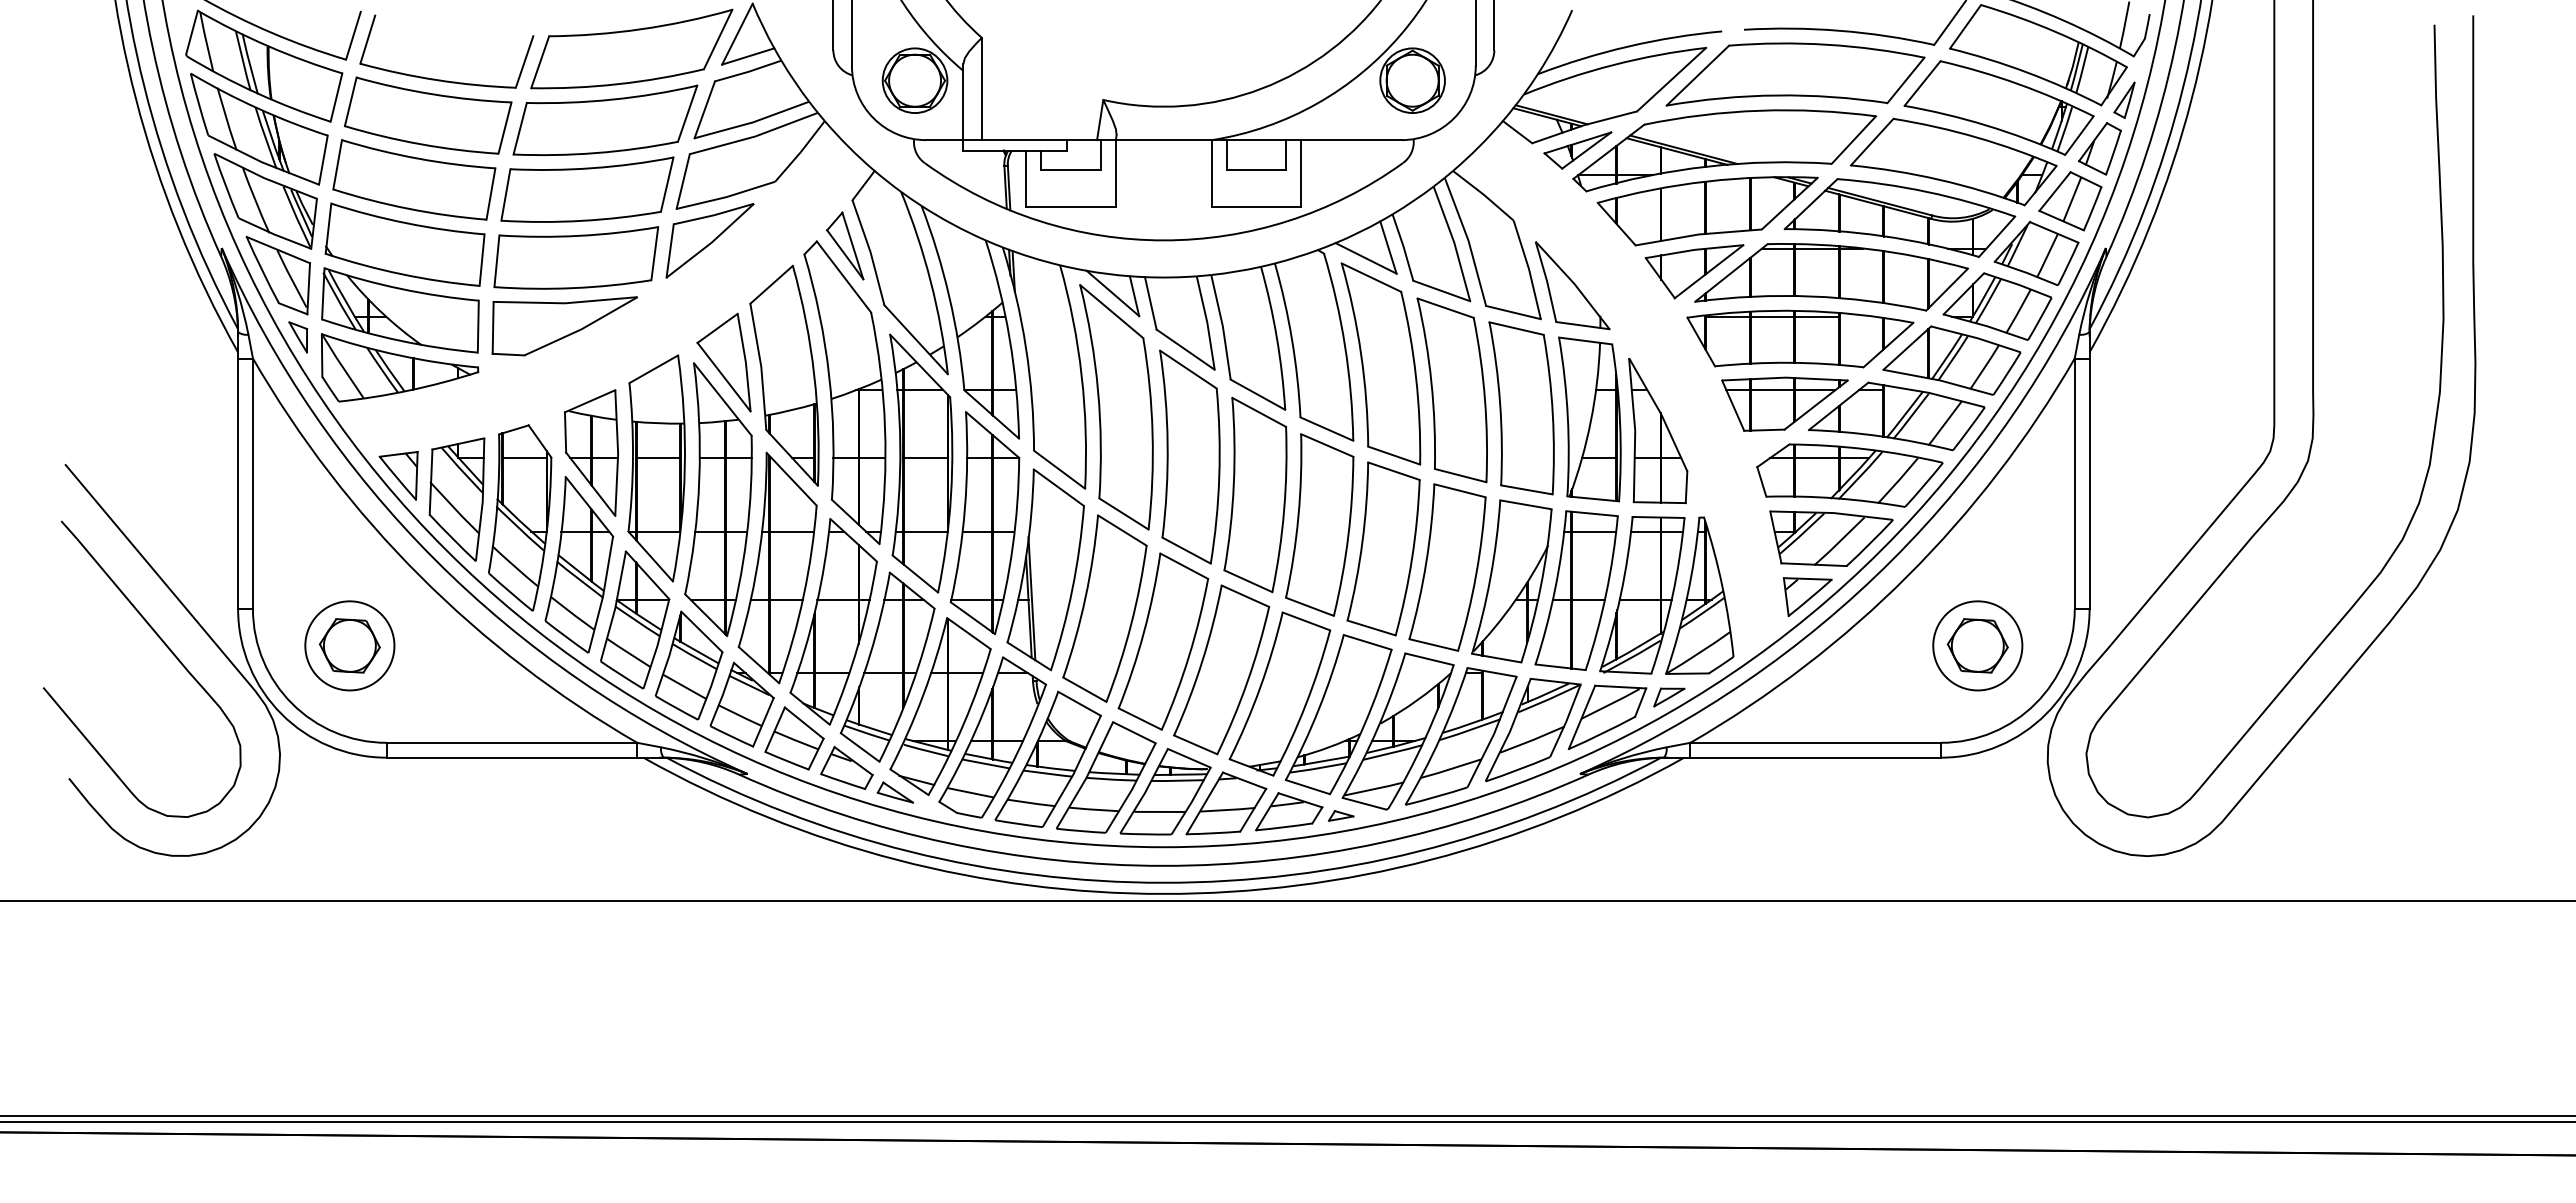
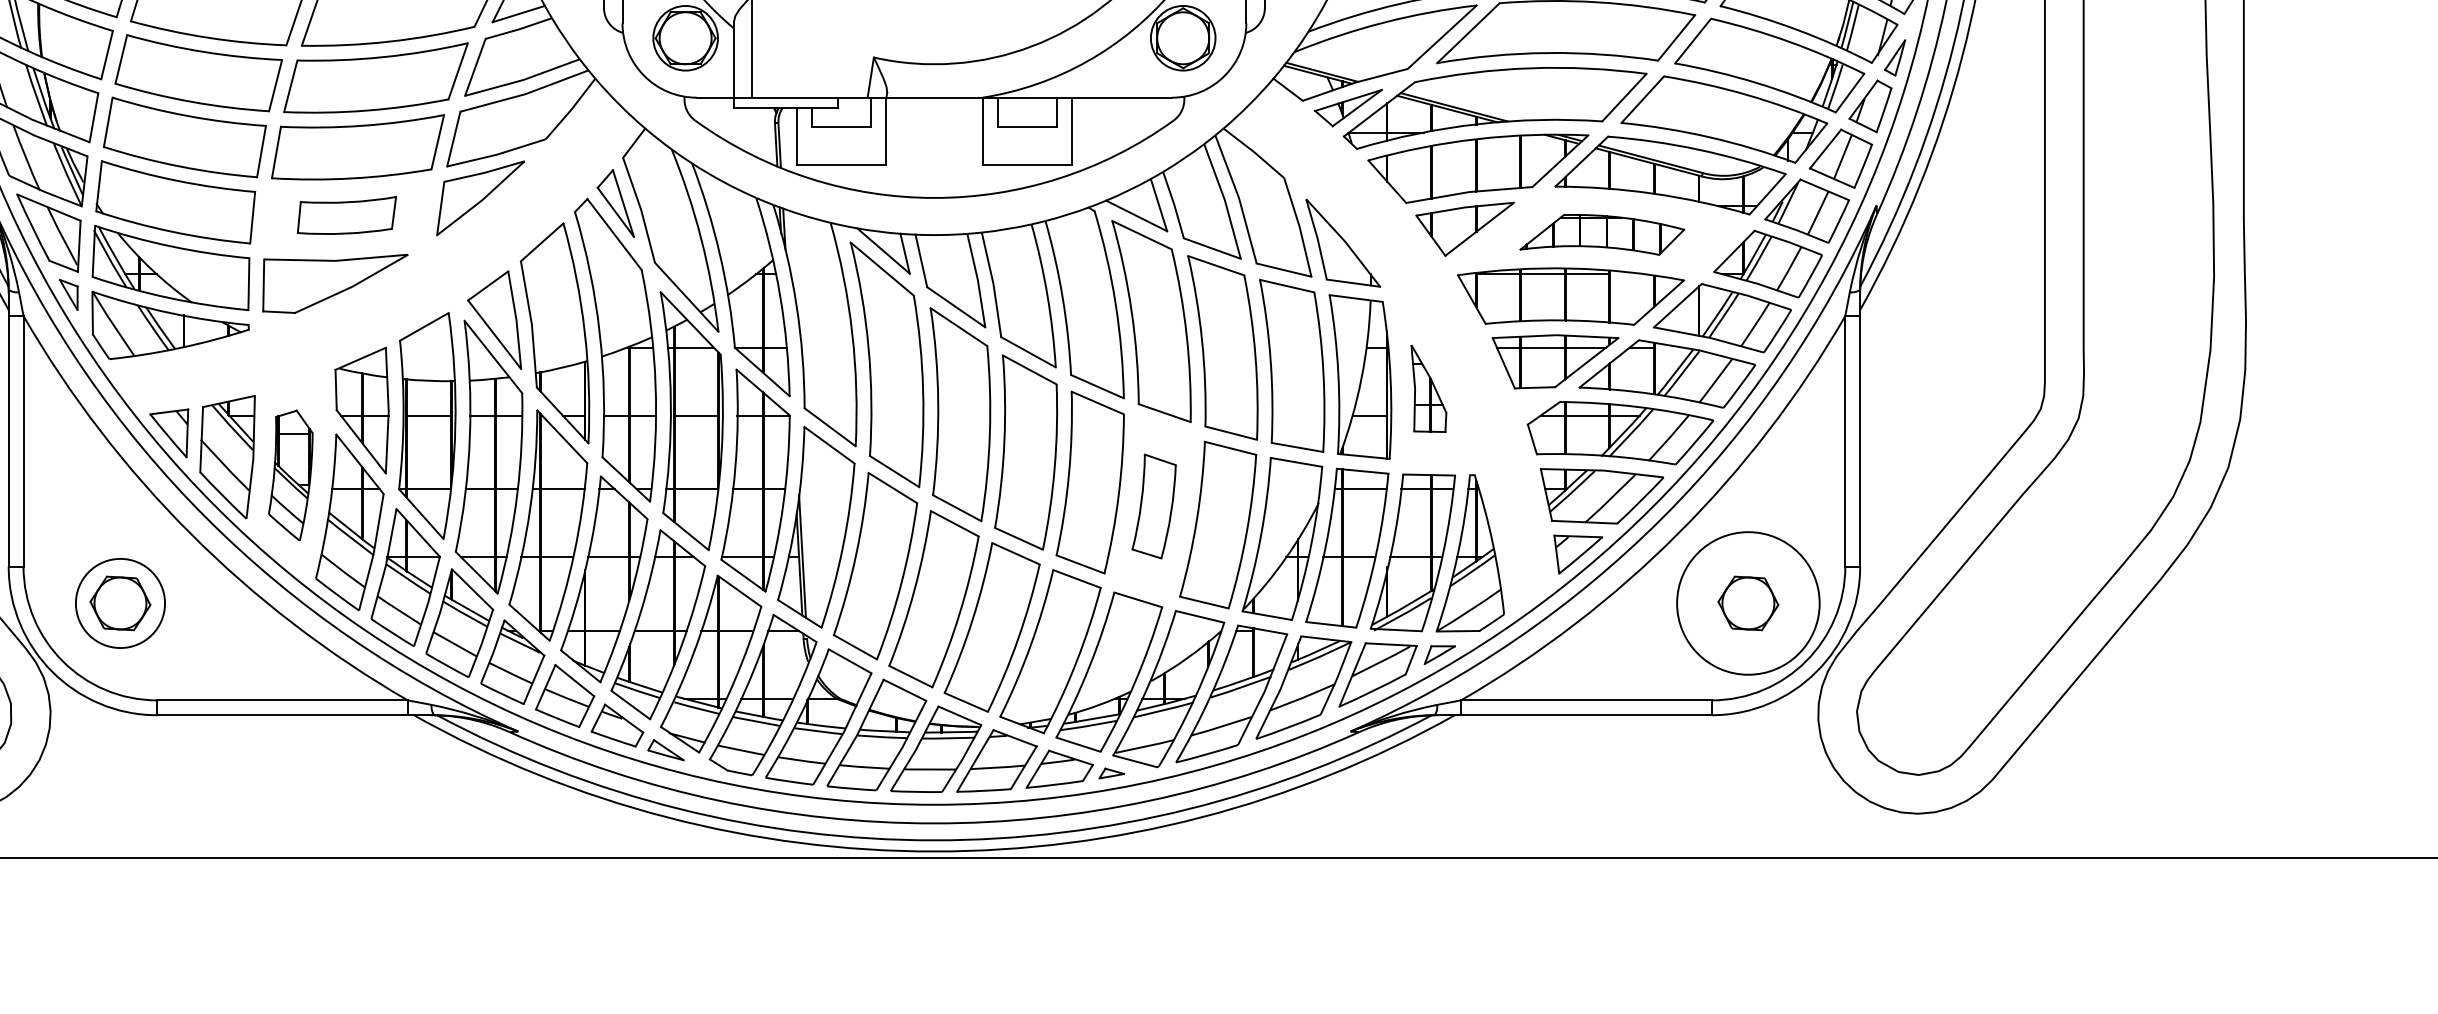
part: (576, 257) -> (347, 215), size x0.6
part: (1831, 277) -> (1602, 235), size x0.6
part: (1658, 431) -> (1429, 389), size x0.6
part: (520, 517) -> (291, 475), size x0.7
part: (1383, 548) -> (1154, 506), size x0.6
circle: (1977, 645) -> (1748, 603), size x1.6

